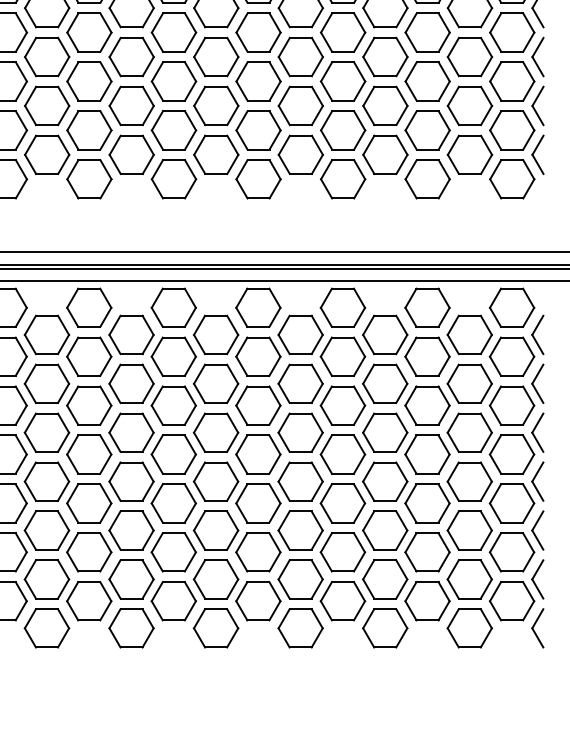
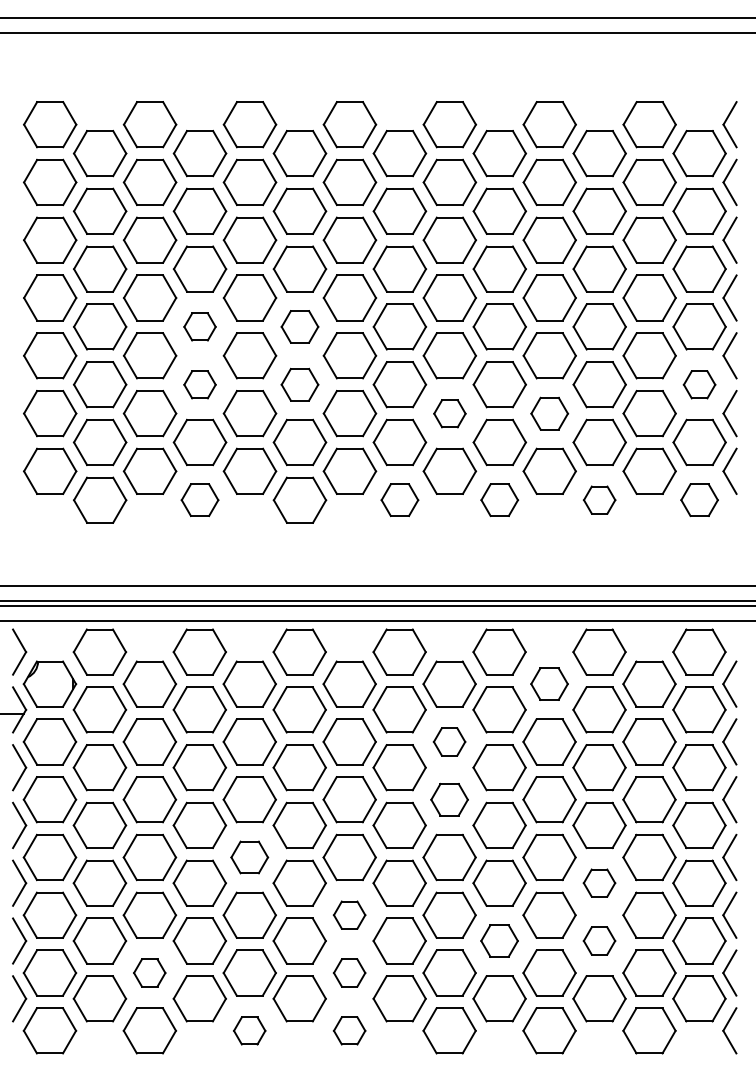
part: (88, 32) -> (199, 326), size x0.6
part: (173, 32) -> (299, 326), size x0.7
part: (88, 81) -> (199, 384), size x0.6
part: (173, 81) -> (299, 384), size x0.7
part: (512, 81) -> (699, 384), size x0.6
part: (300, 105) -> (449, 413), size x0.6
part: (385, 105) -> (549, 413), size x0.7
part: (88, 178) -> (199, 499), size x0.7
part: (258, 178) -> (399, 499), size x0.7
part: (342, 178) -> (499, 499), size x0.7
part: (427, 178) -> (599, 499), size x0.6
part: (512, 178) -> (699, 499), size x0.7
part: (385, 334) -> (549, 683), size x0.7
part: (300, 383) -> (449, 741), size x0.6
part: (300, 432) -> (449, 799), size x0.7
part: (131, 481) -> (249, 857), size x0.7
part: (427, 502) -> (599, 882), size x0.6
part: (215, 529) -> (349, 914), size x0.6
part: (342, 551) -> (499, 940), size x0.7
part: (427, 551) -> (599, 940), size x0.6
part: (46, 578) -> (149, 972), size x0.6
part: (215, 578) -> (349, 972), size x0.6
part: (131, 628) -> (249, 1030), size x0.6
part: (215, 628) -> (349, 1030), size x0.6

